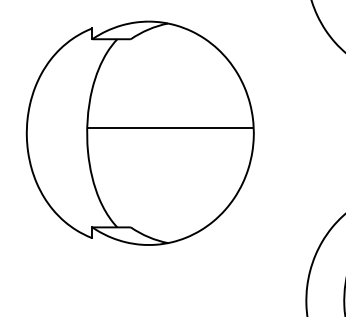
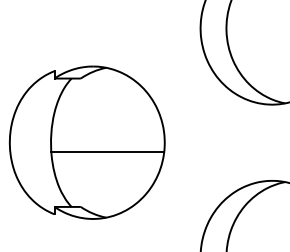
line: (169, 128) -> (107, 152), moved

